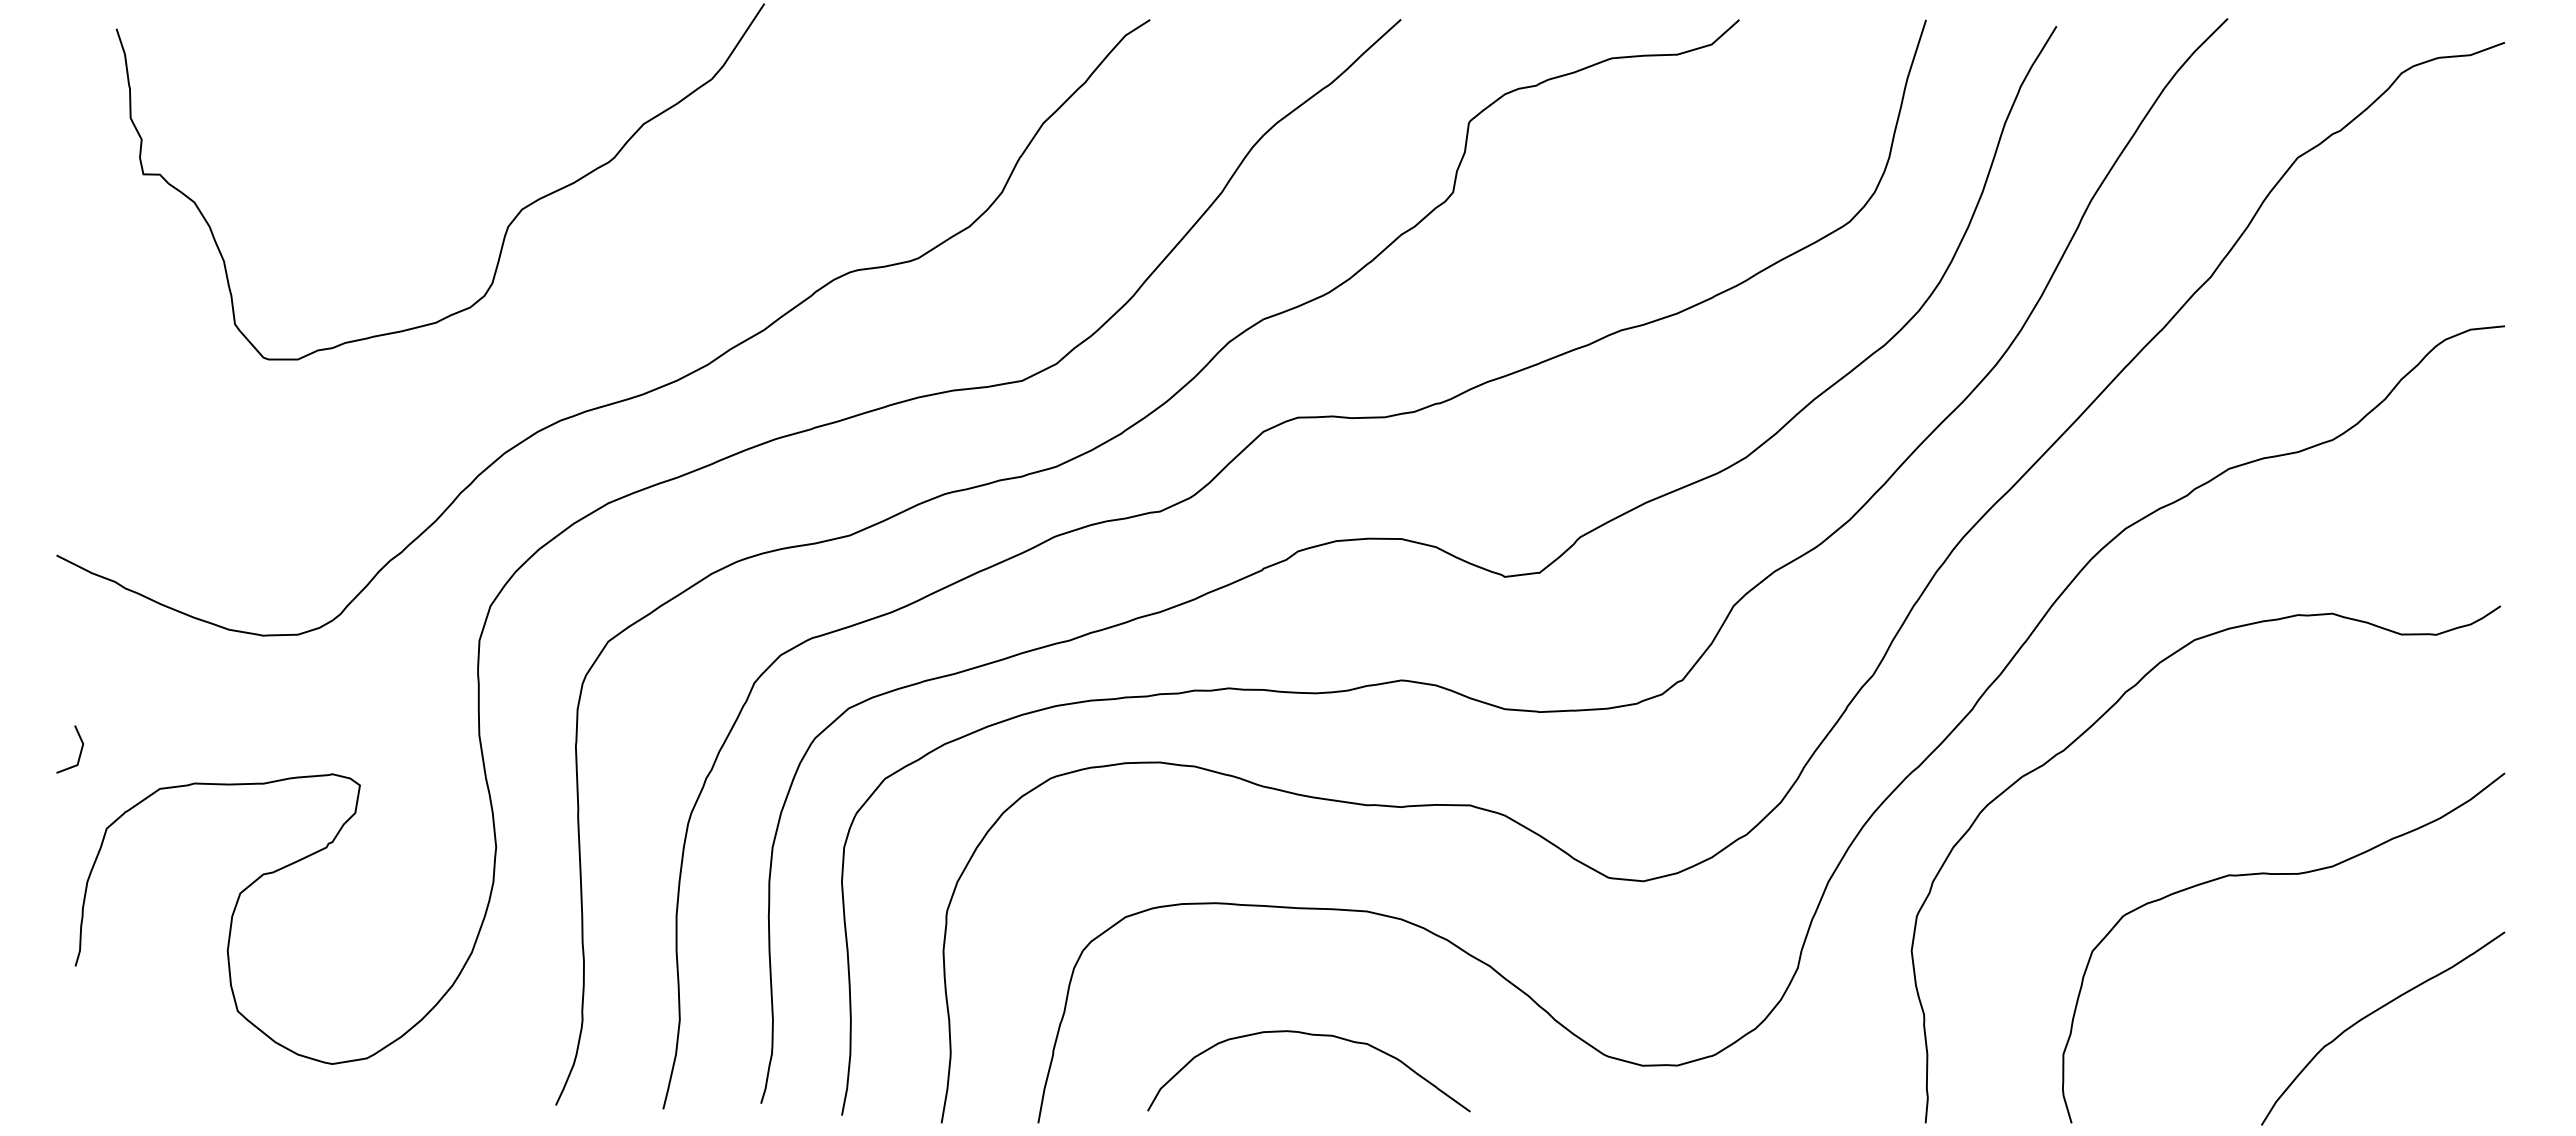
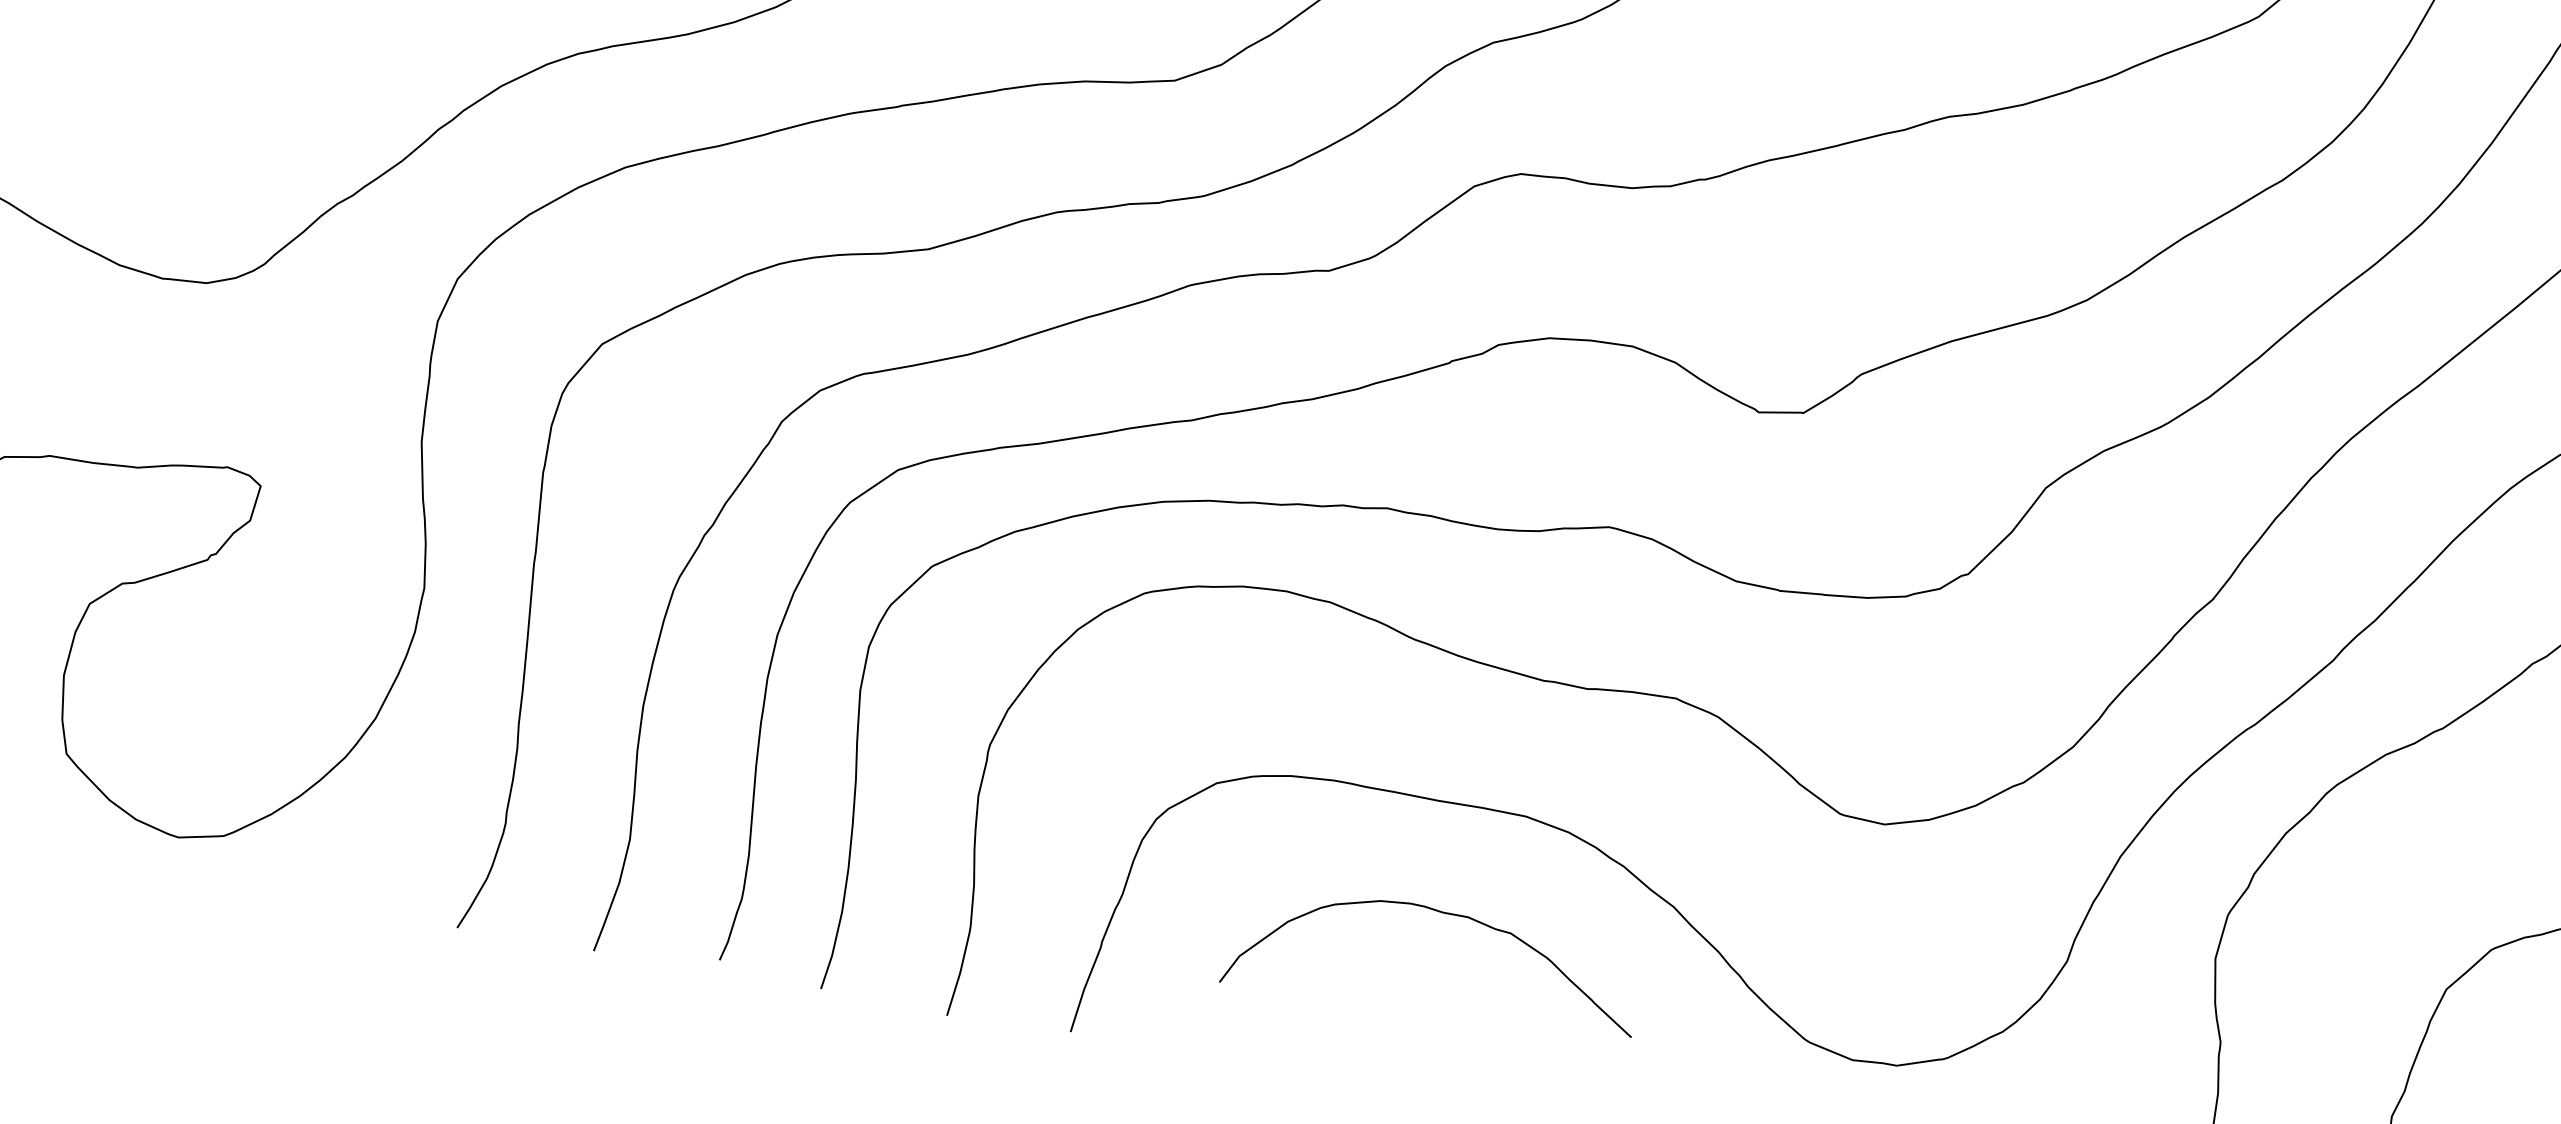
curve: (1310, 1035) -> (1440, 913), moved

